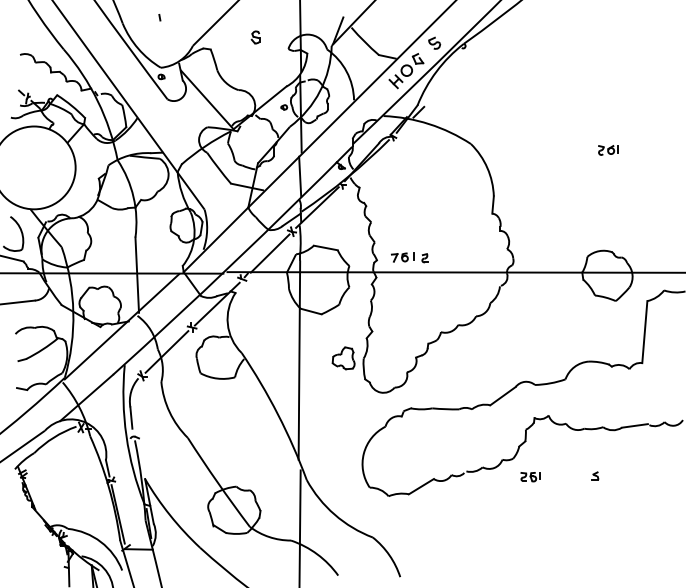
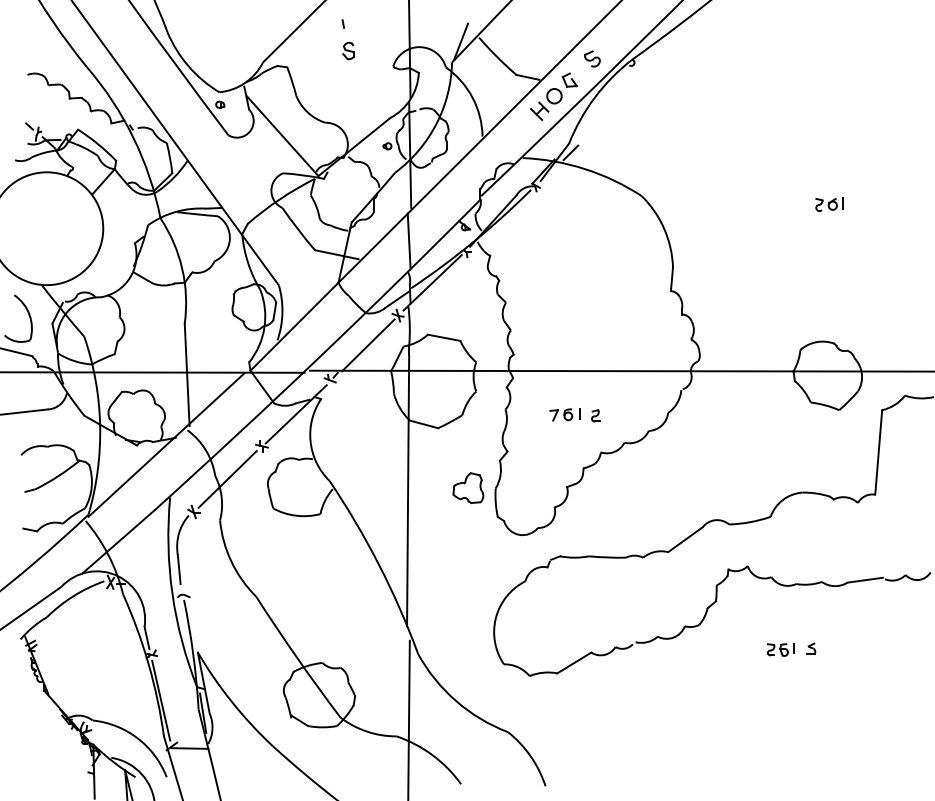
line: (159, 17) -> (342, 23), moved
part: (409, 257) -> (574, 414), moved
part: (530, 477) -> (780, 650), moved

